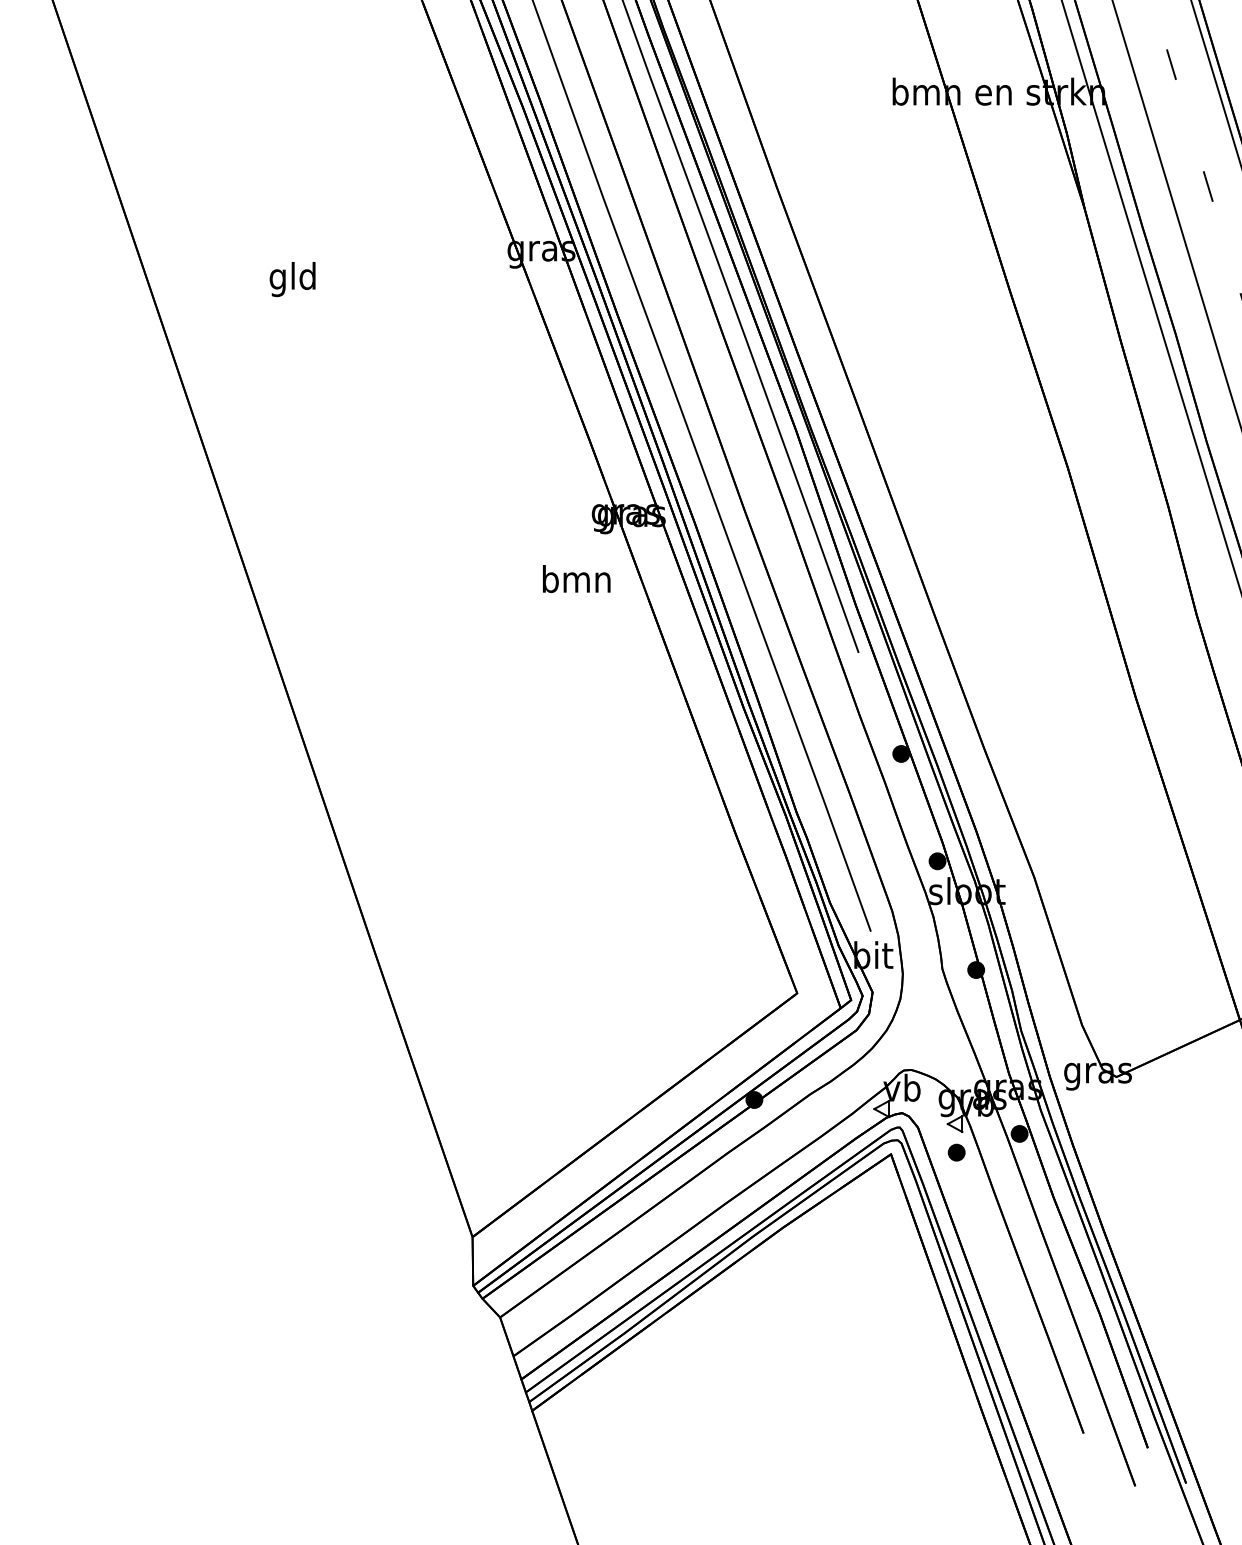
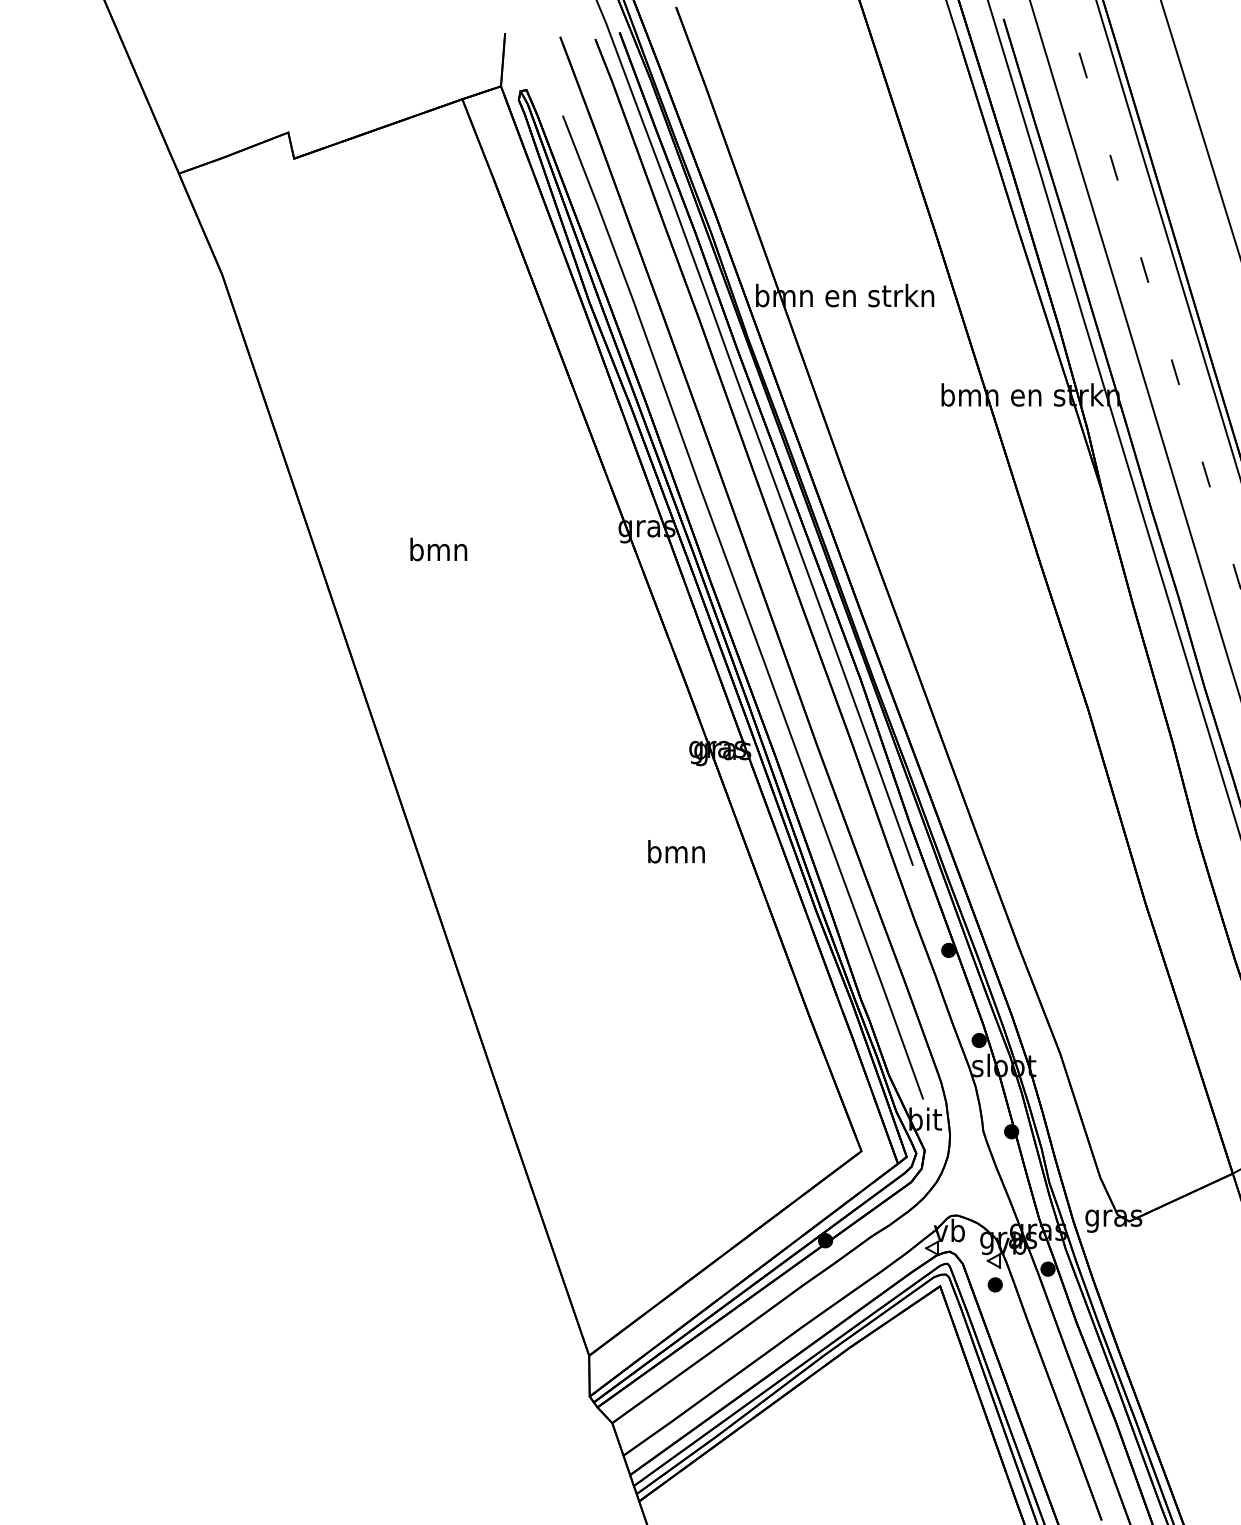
text: (292, 279) -> (438, 552), gld -> bmn
text: (576, 578) -> (676, 851), moved

